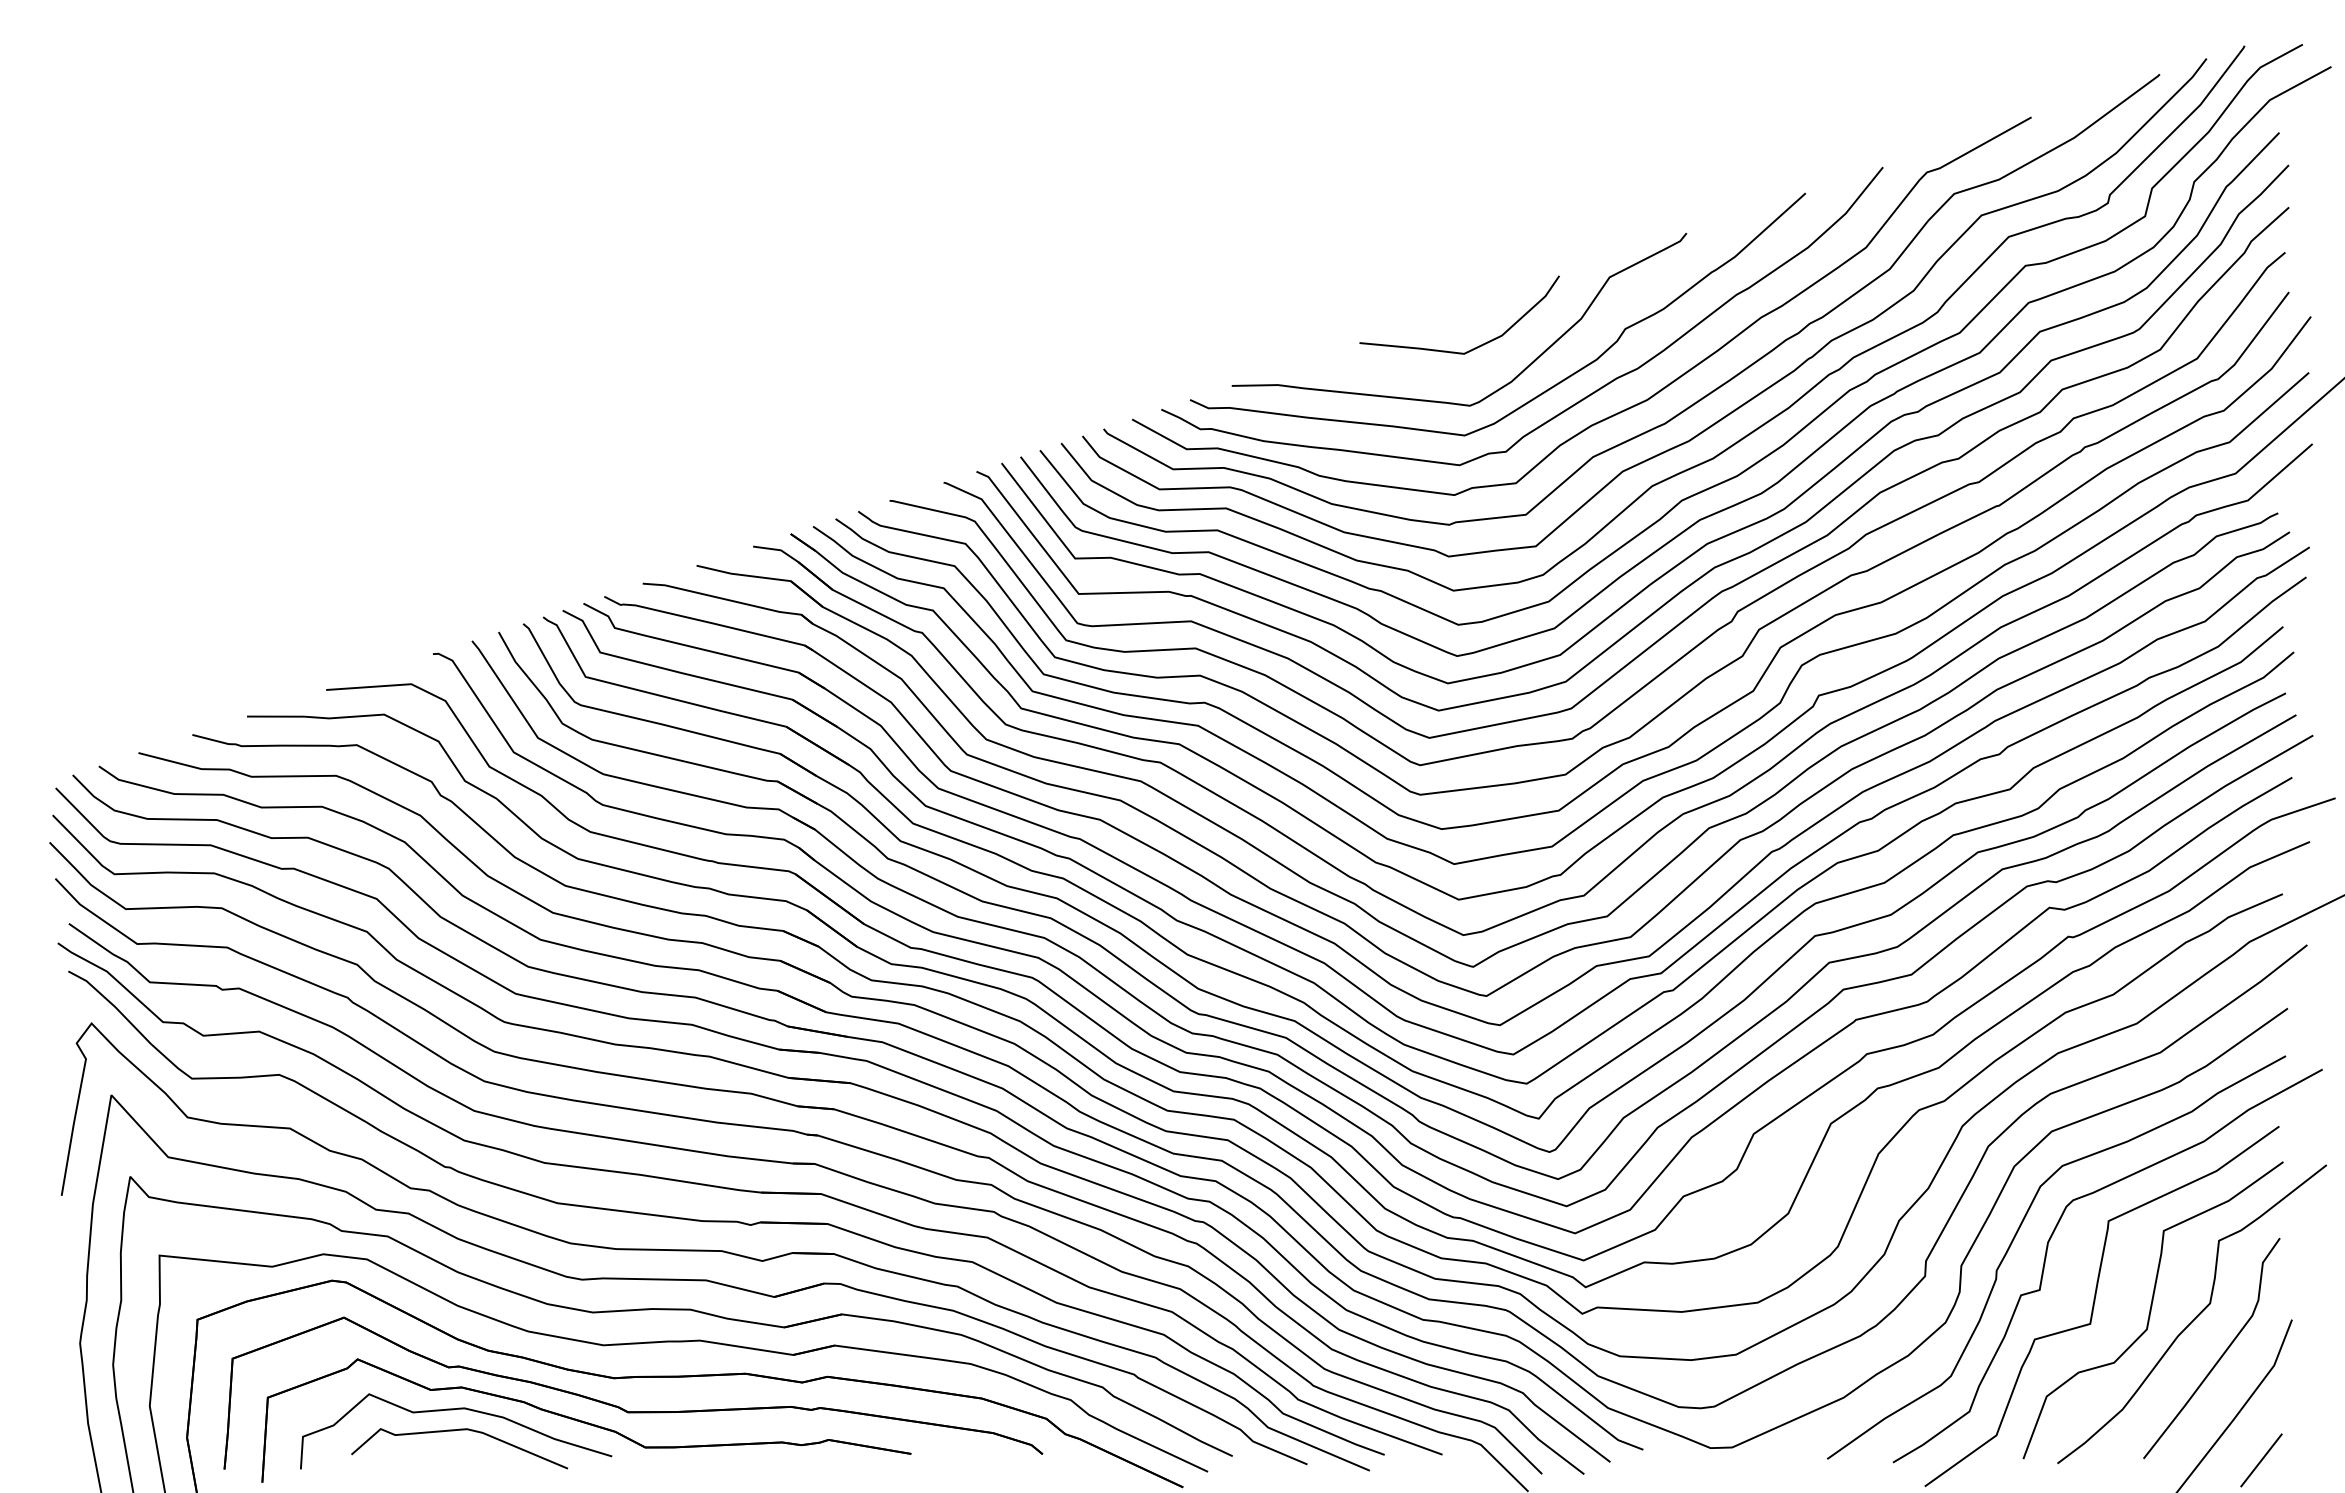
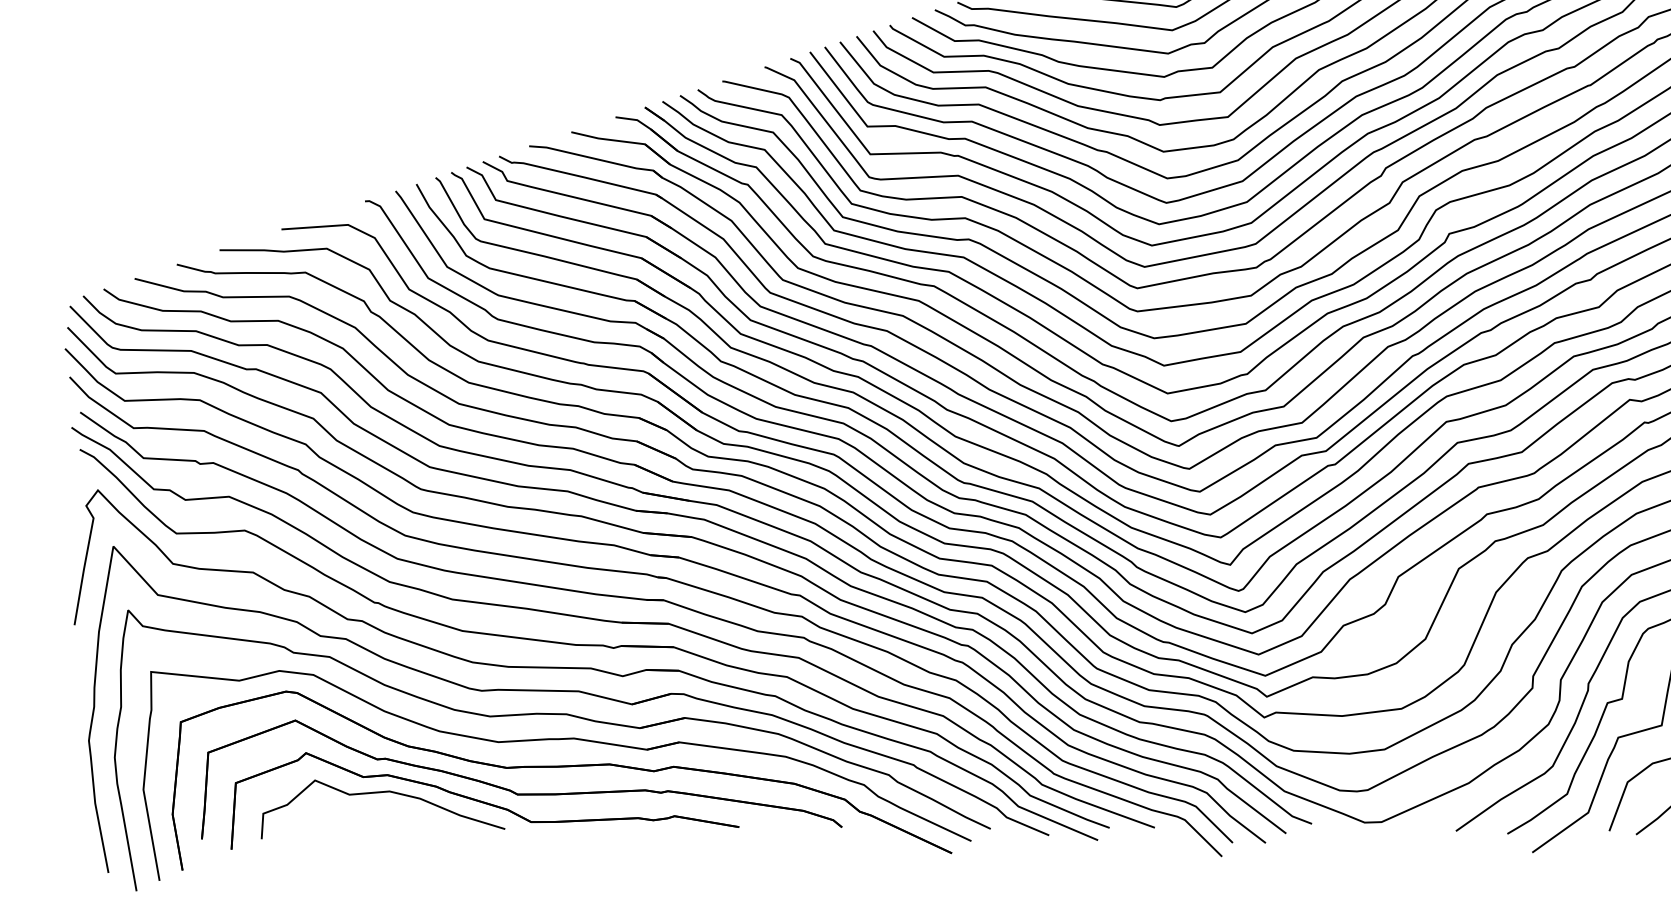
curve: (454, 1431) -> (381, 809), removed

